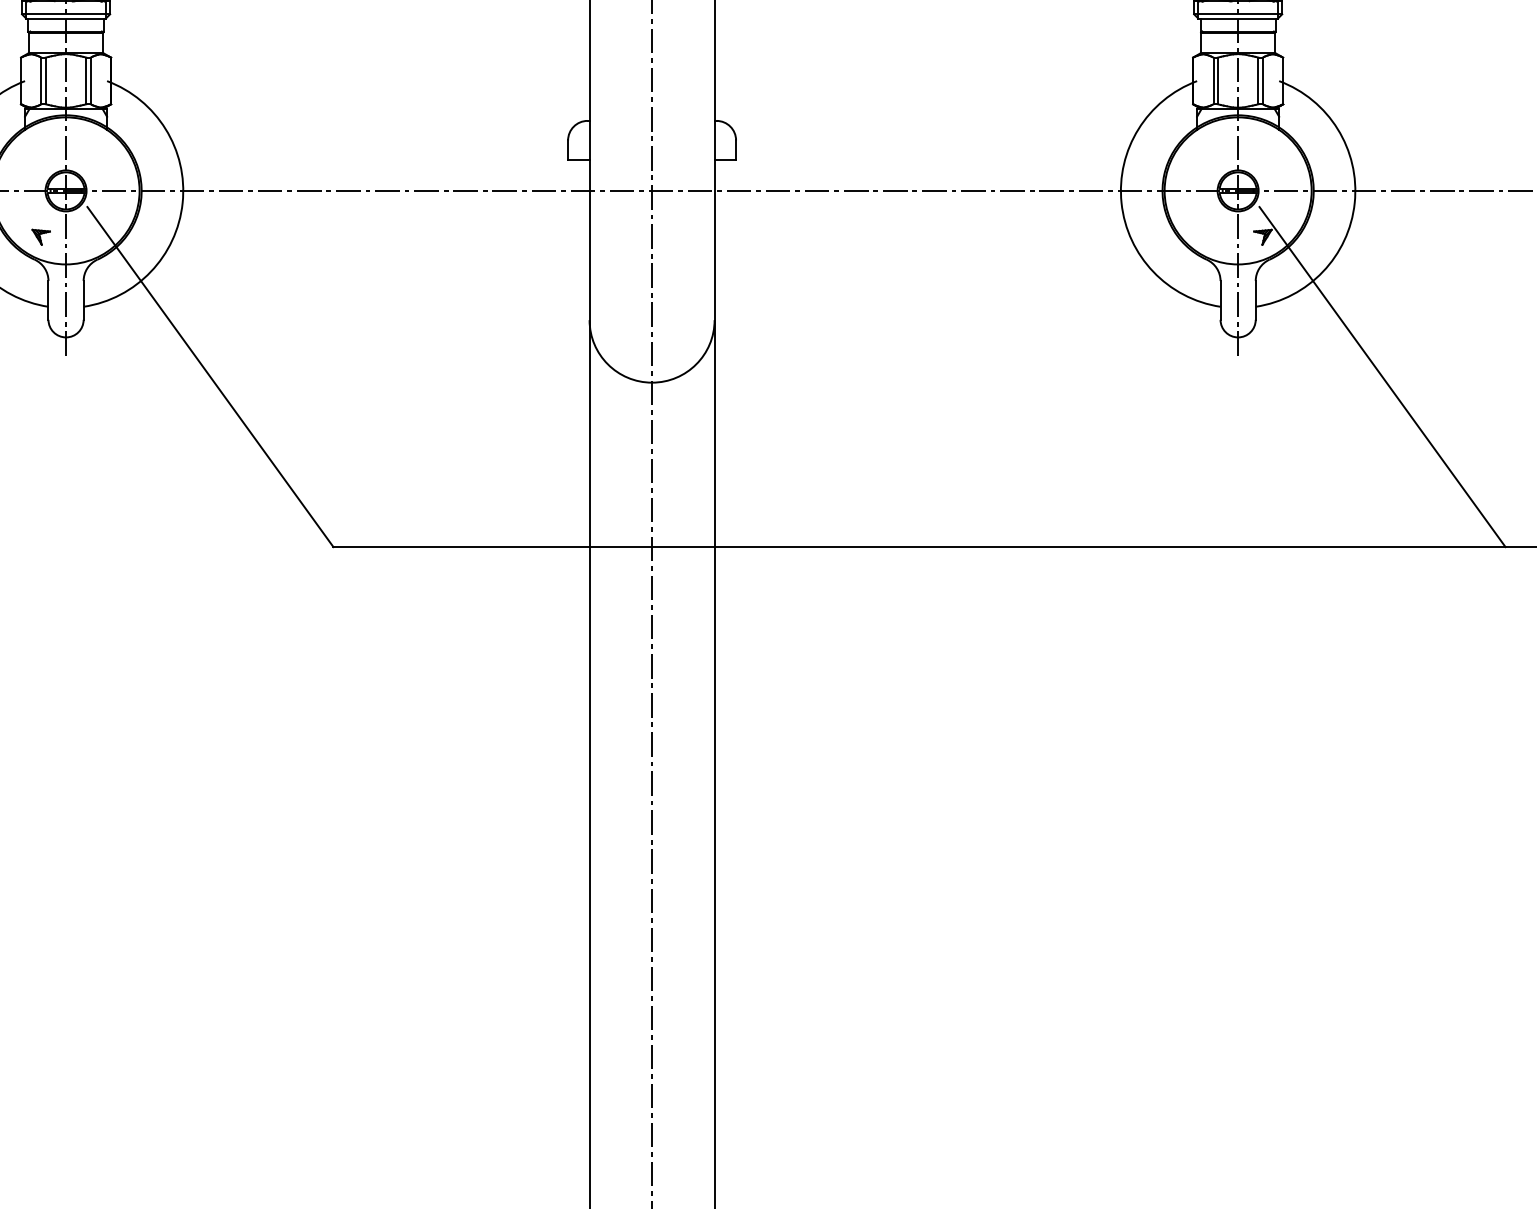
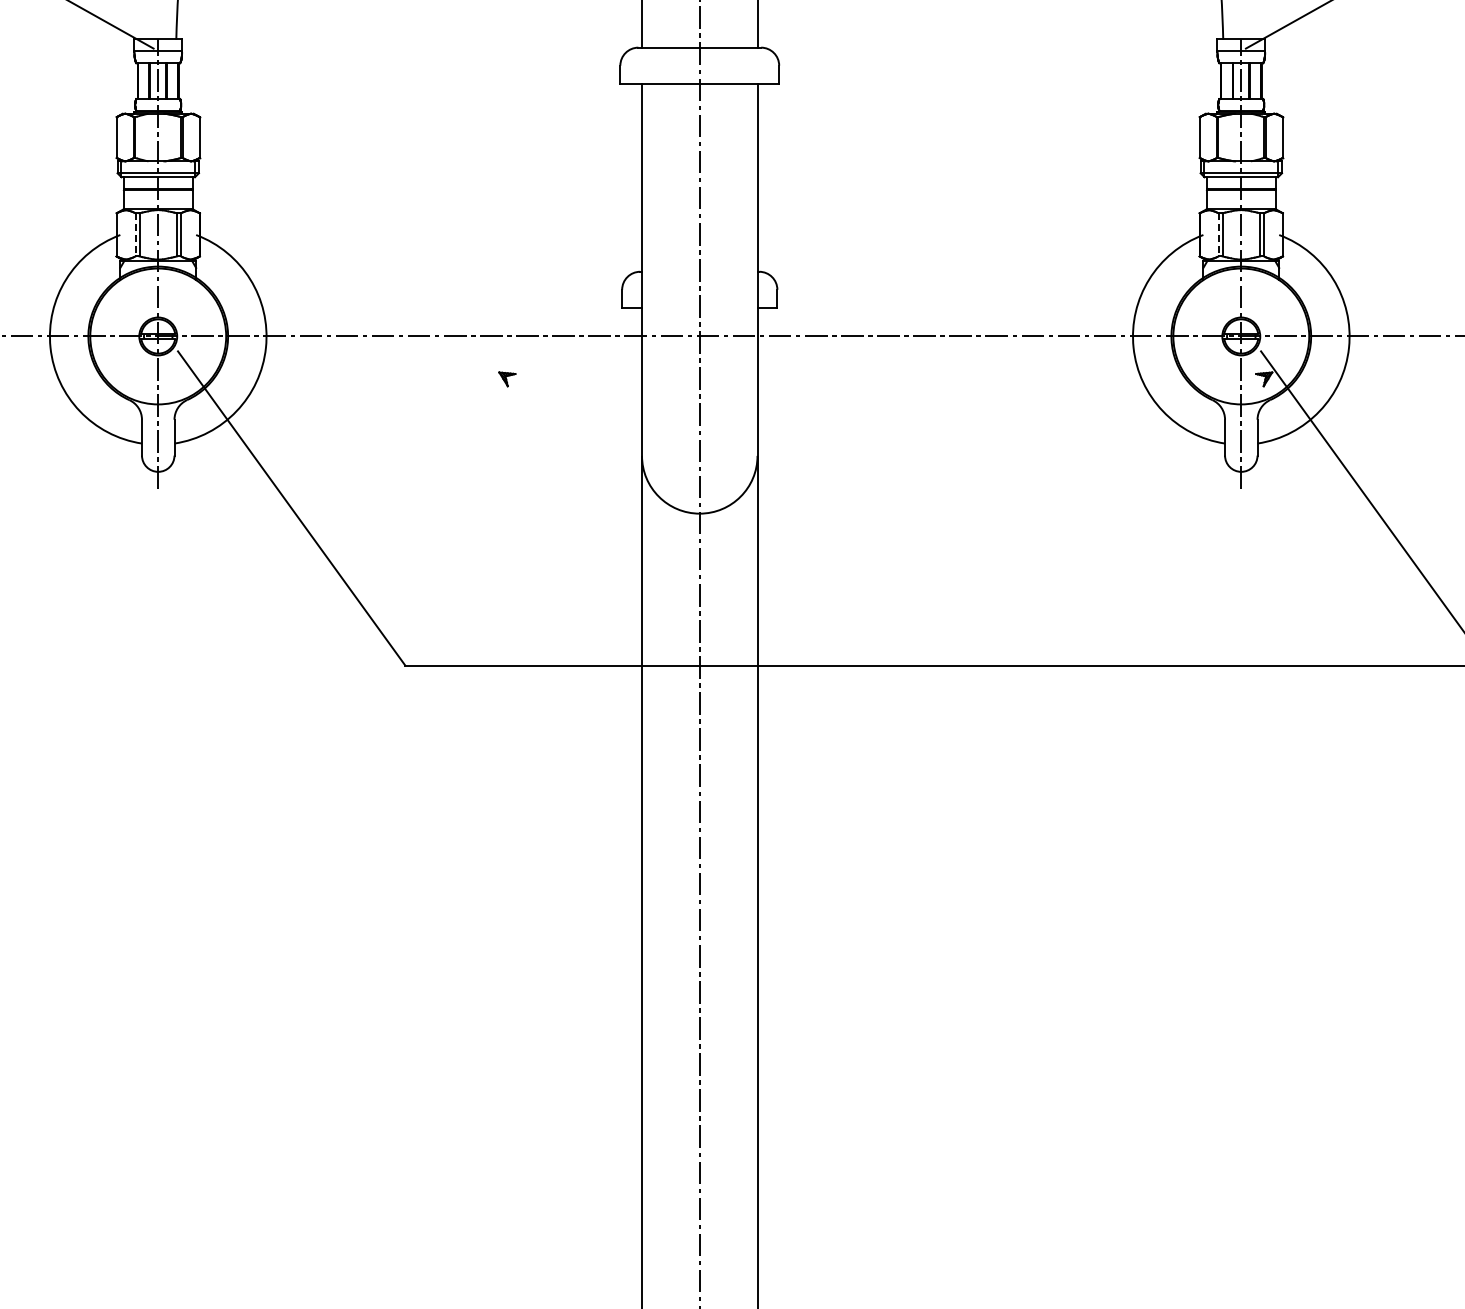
line: (41, 80) -> (135, 234), solid -> dashed
line: (1213, 80) -> (1218, 234), solid -> dashed
part: (41, 237) -> (507, 379), moved

